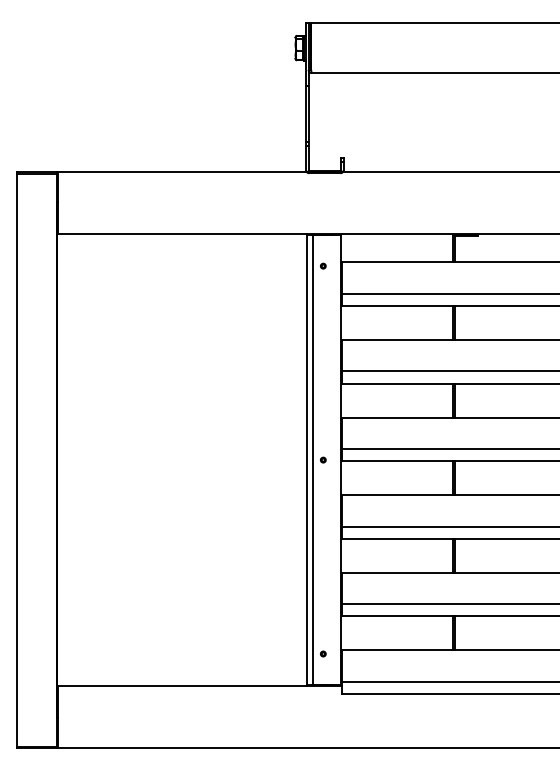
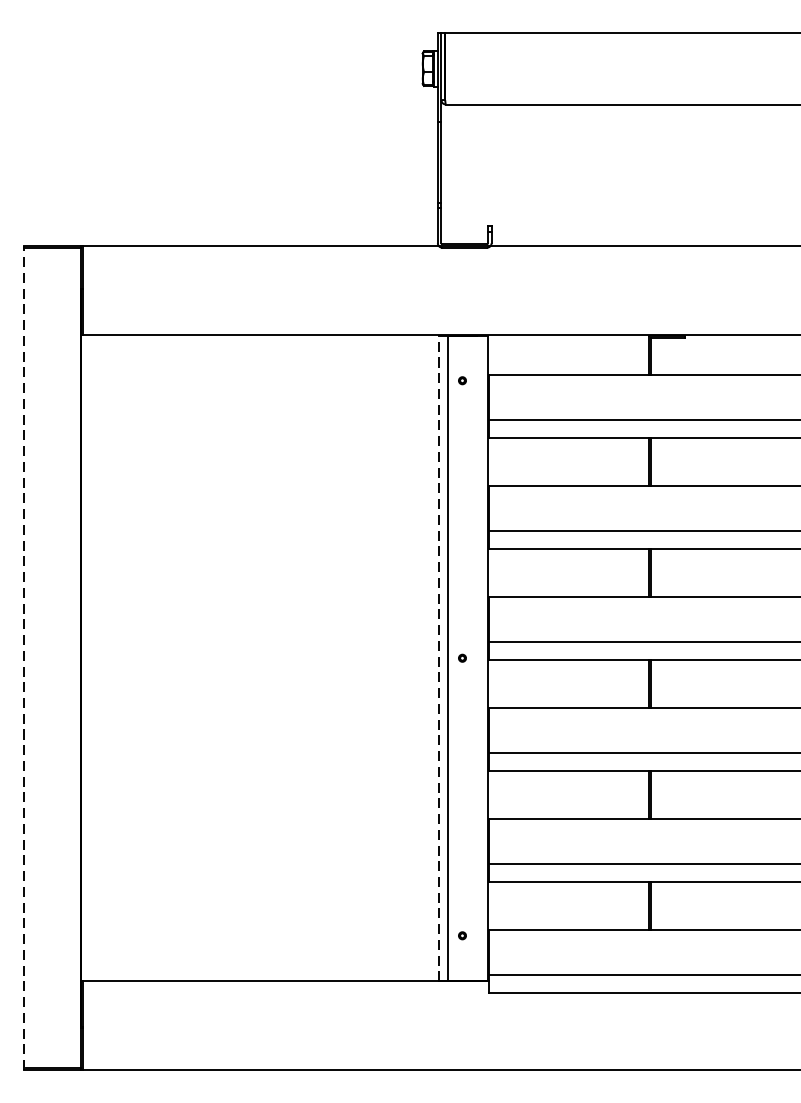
line: (16, 460) -> (23, 658), solid -> dashed
line: (307, 460) -> (439, 658), solid -> dashed

